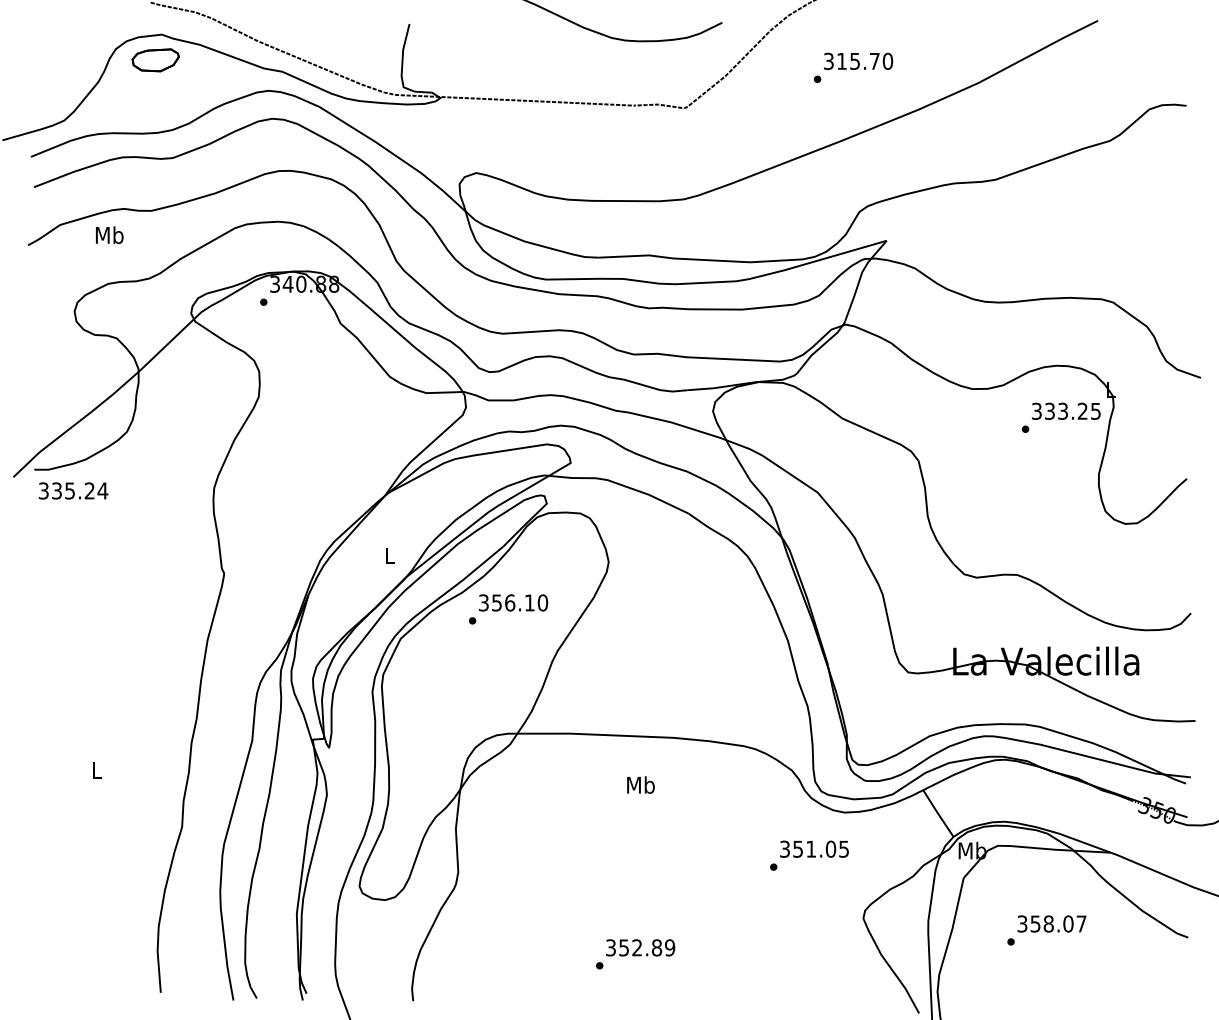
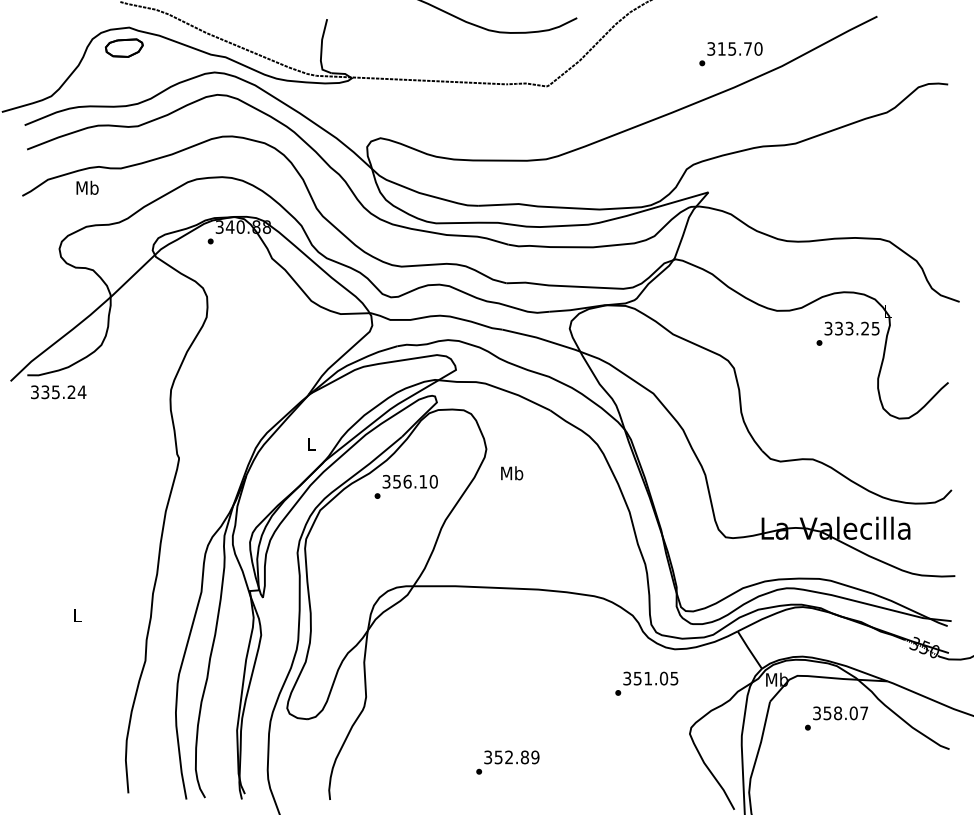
text: (852, 68) -> (730, 54), moved
text: (641, 785) -> (512, 473), moved
text: (1046, 930) -> (836, 718), moved

